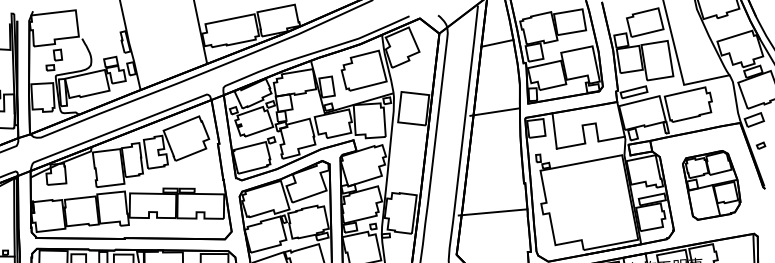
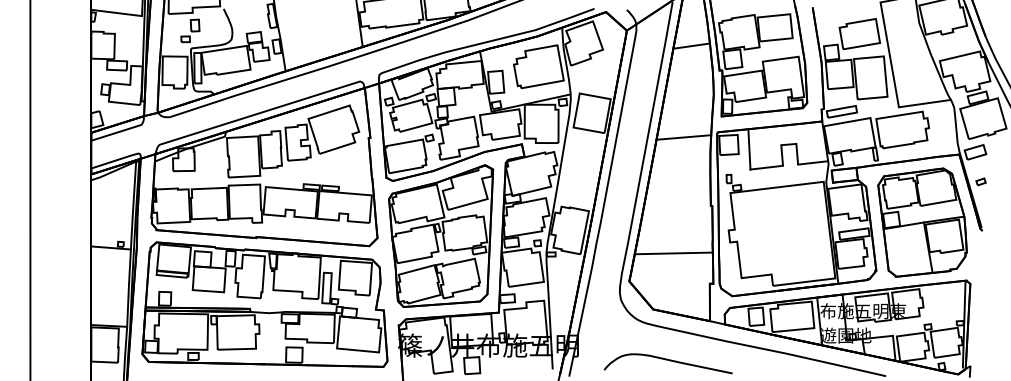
line: (494, 112) -> (683, 137), moved
part: (711, 185) -> (922, 222), size x1.43
line: (492, 212) -> (673, 253), moved

